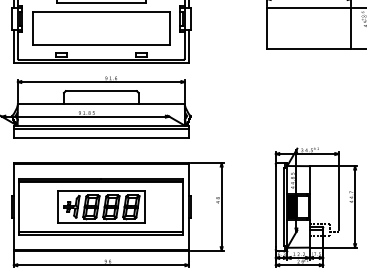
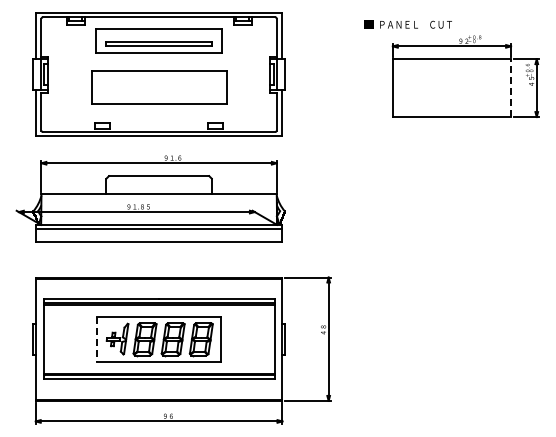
part: (100, 28) -> (158, 87), size x0.7
line: (351, 28) -> (511, 88), solid -> dashed
line: (57, 207) -> (97, 339), solid -> dashed
part: (315, 207) -> (461, 339), removed

